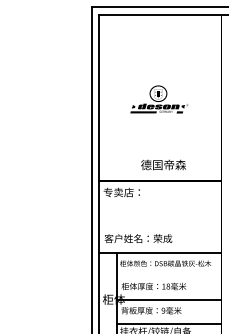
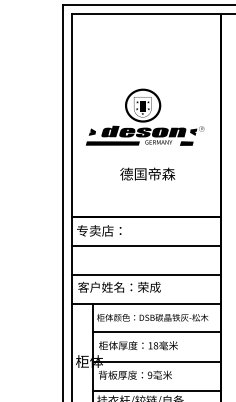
part: (159, 99) -> (145, 117), size x1.67
text: (163, 164) -> (147, 173), moved
line: (160, 204) -> (146, 245), added
line: (160, 228) -> (146, 274), added
line: (169, 275) -> (157, 332), added

